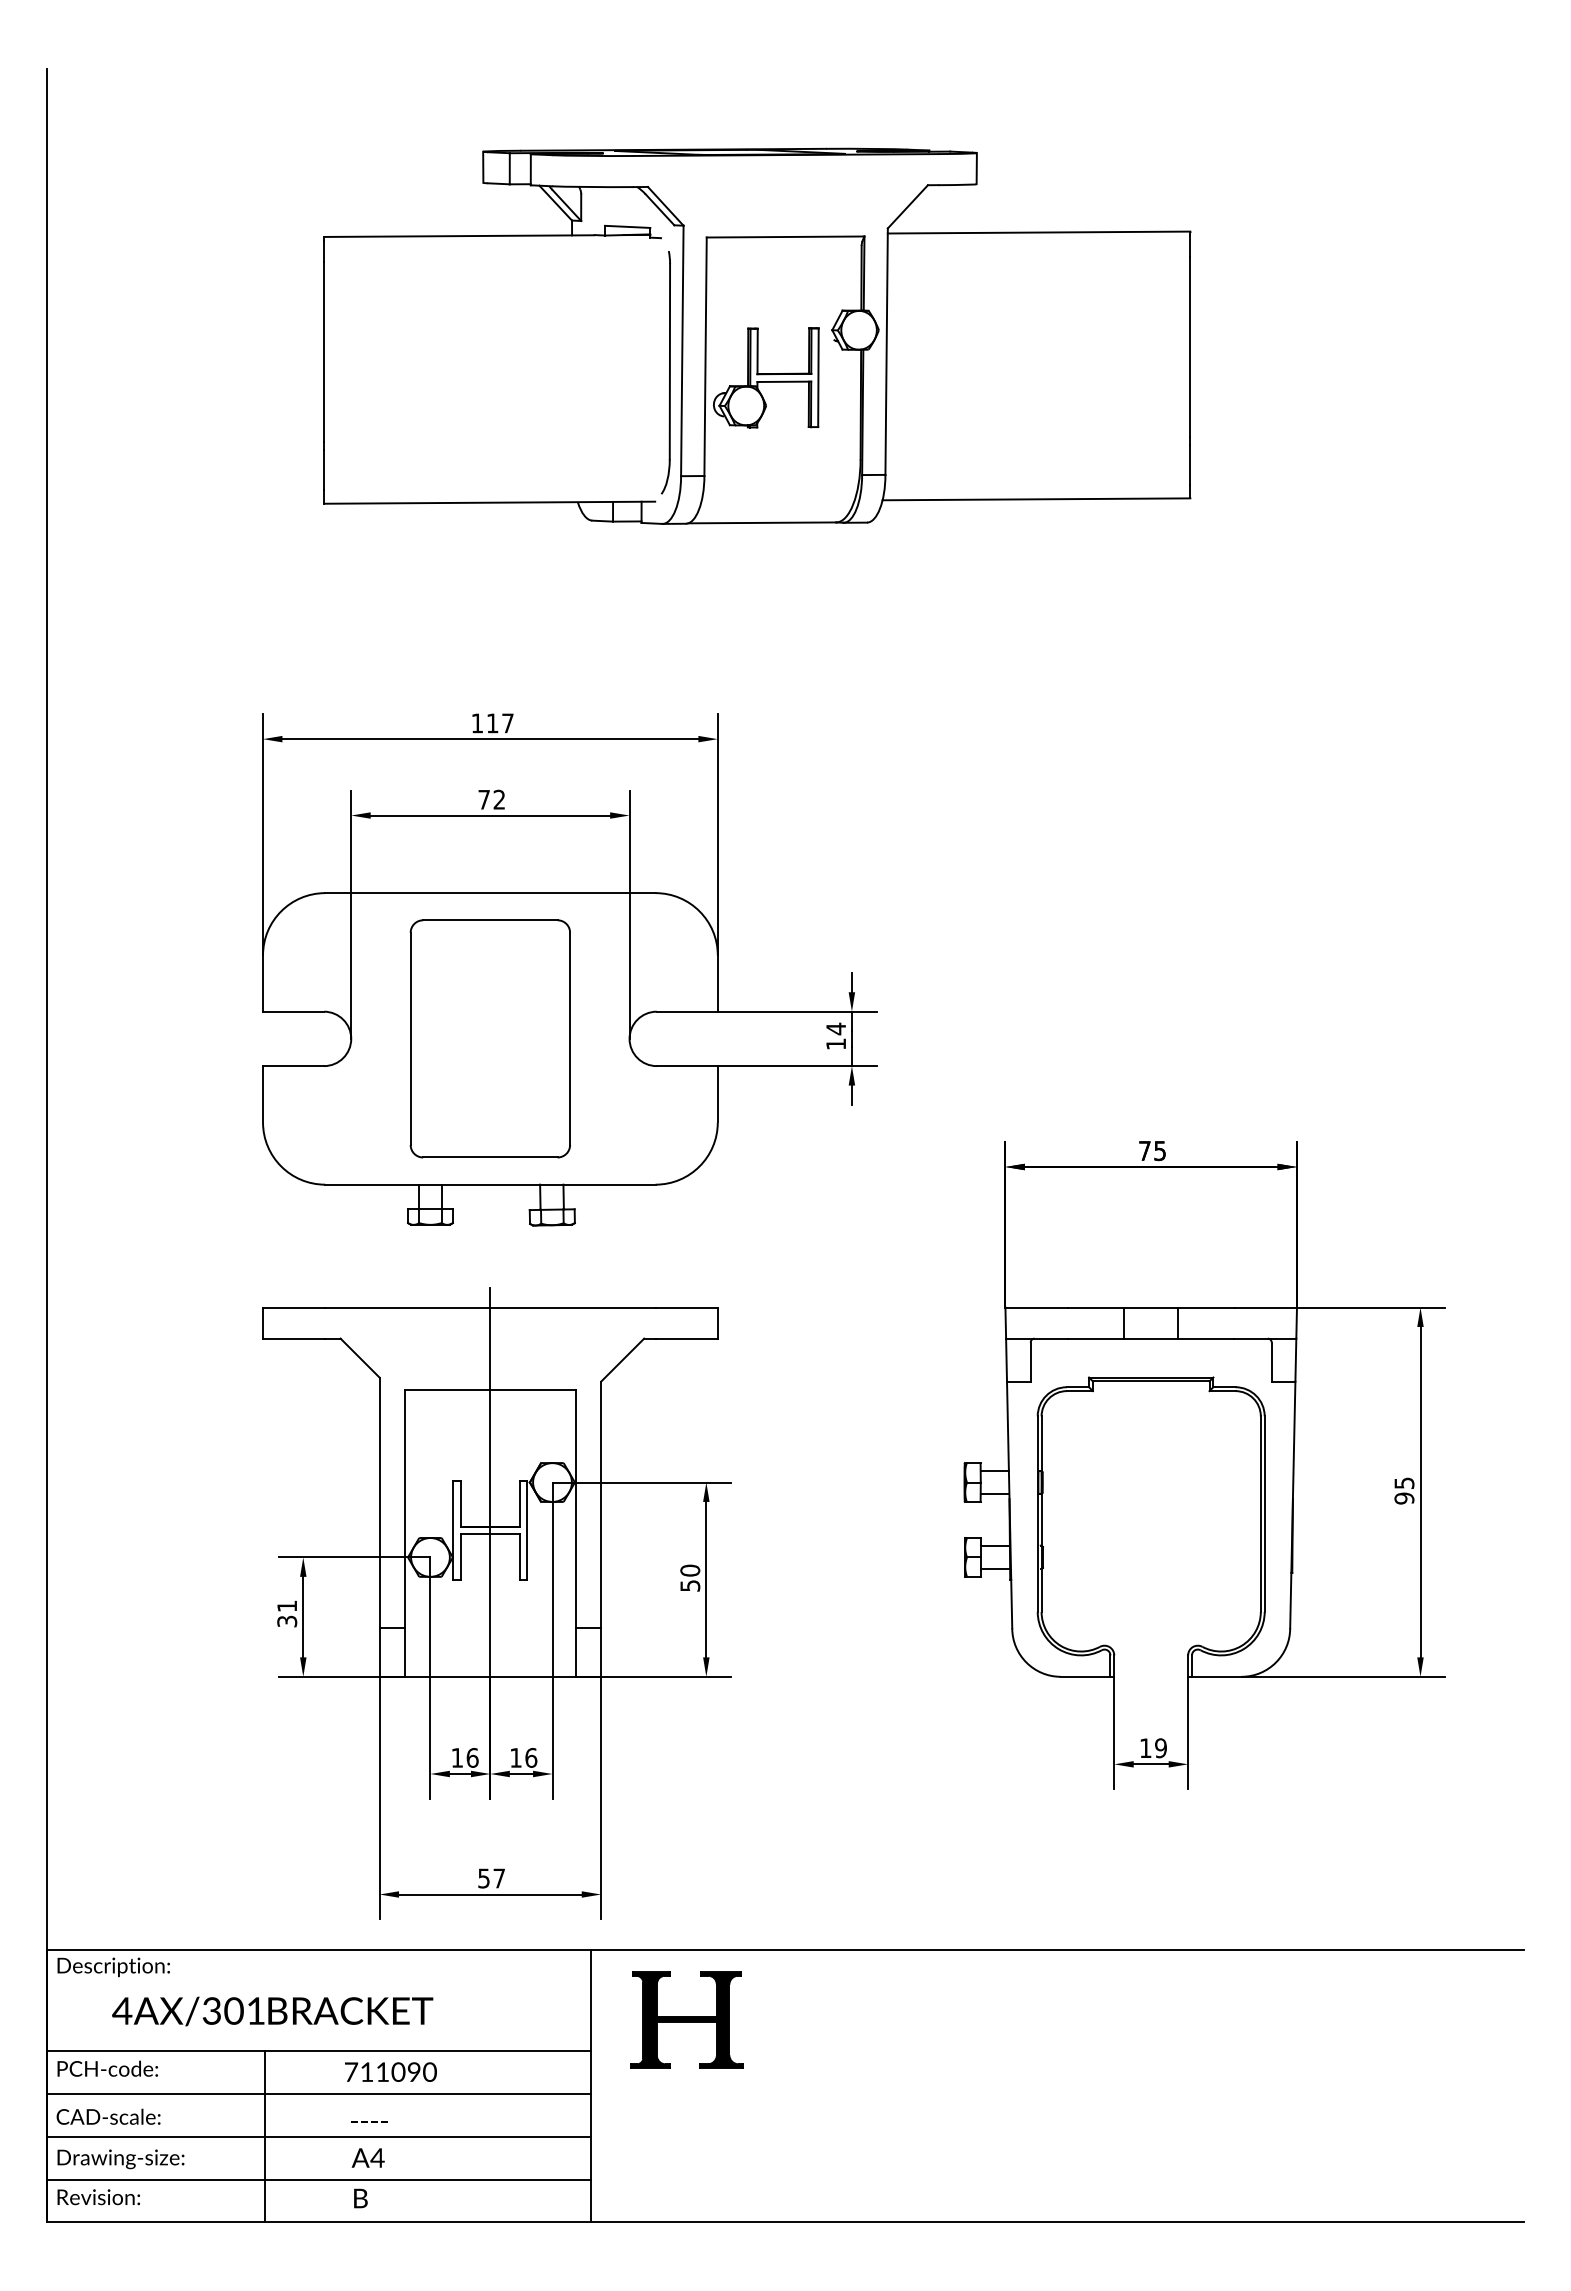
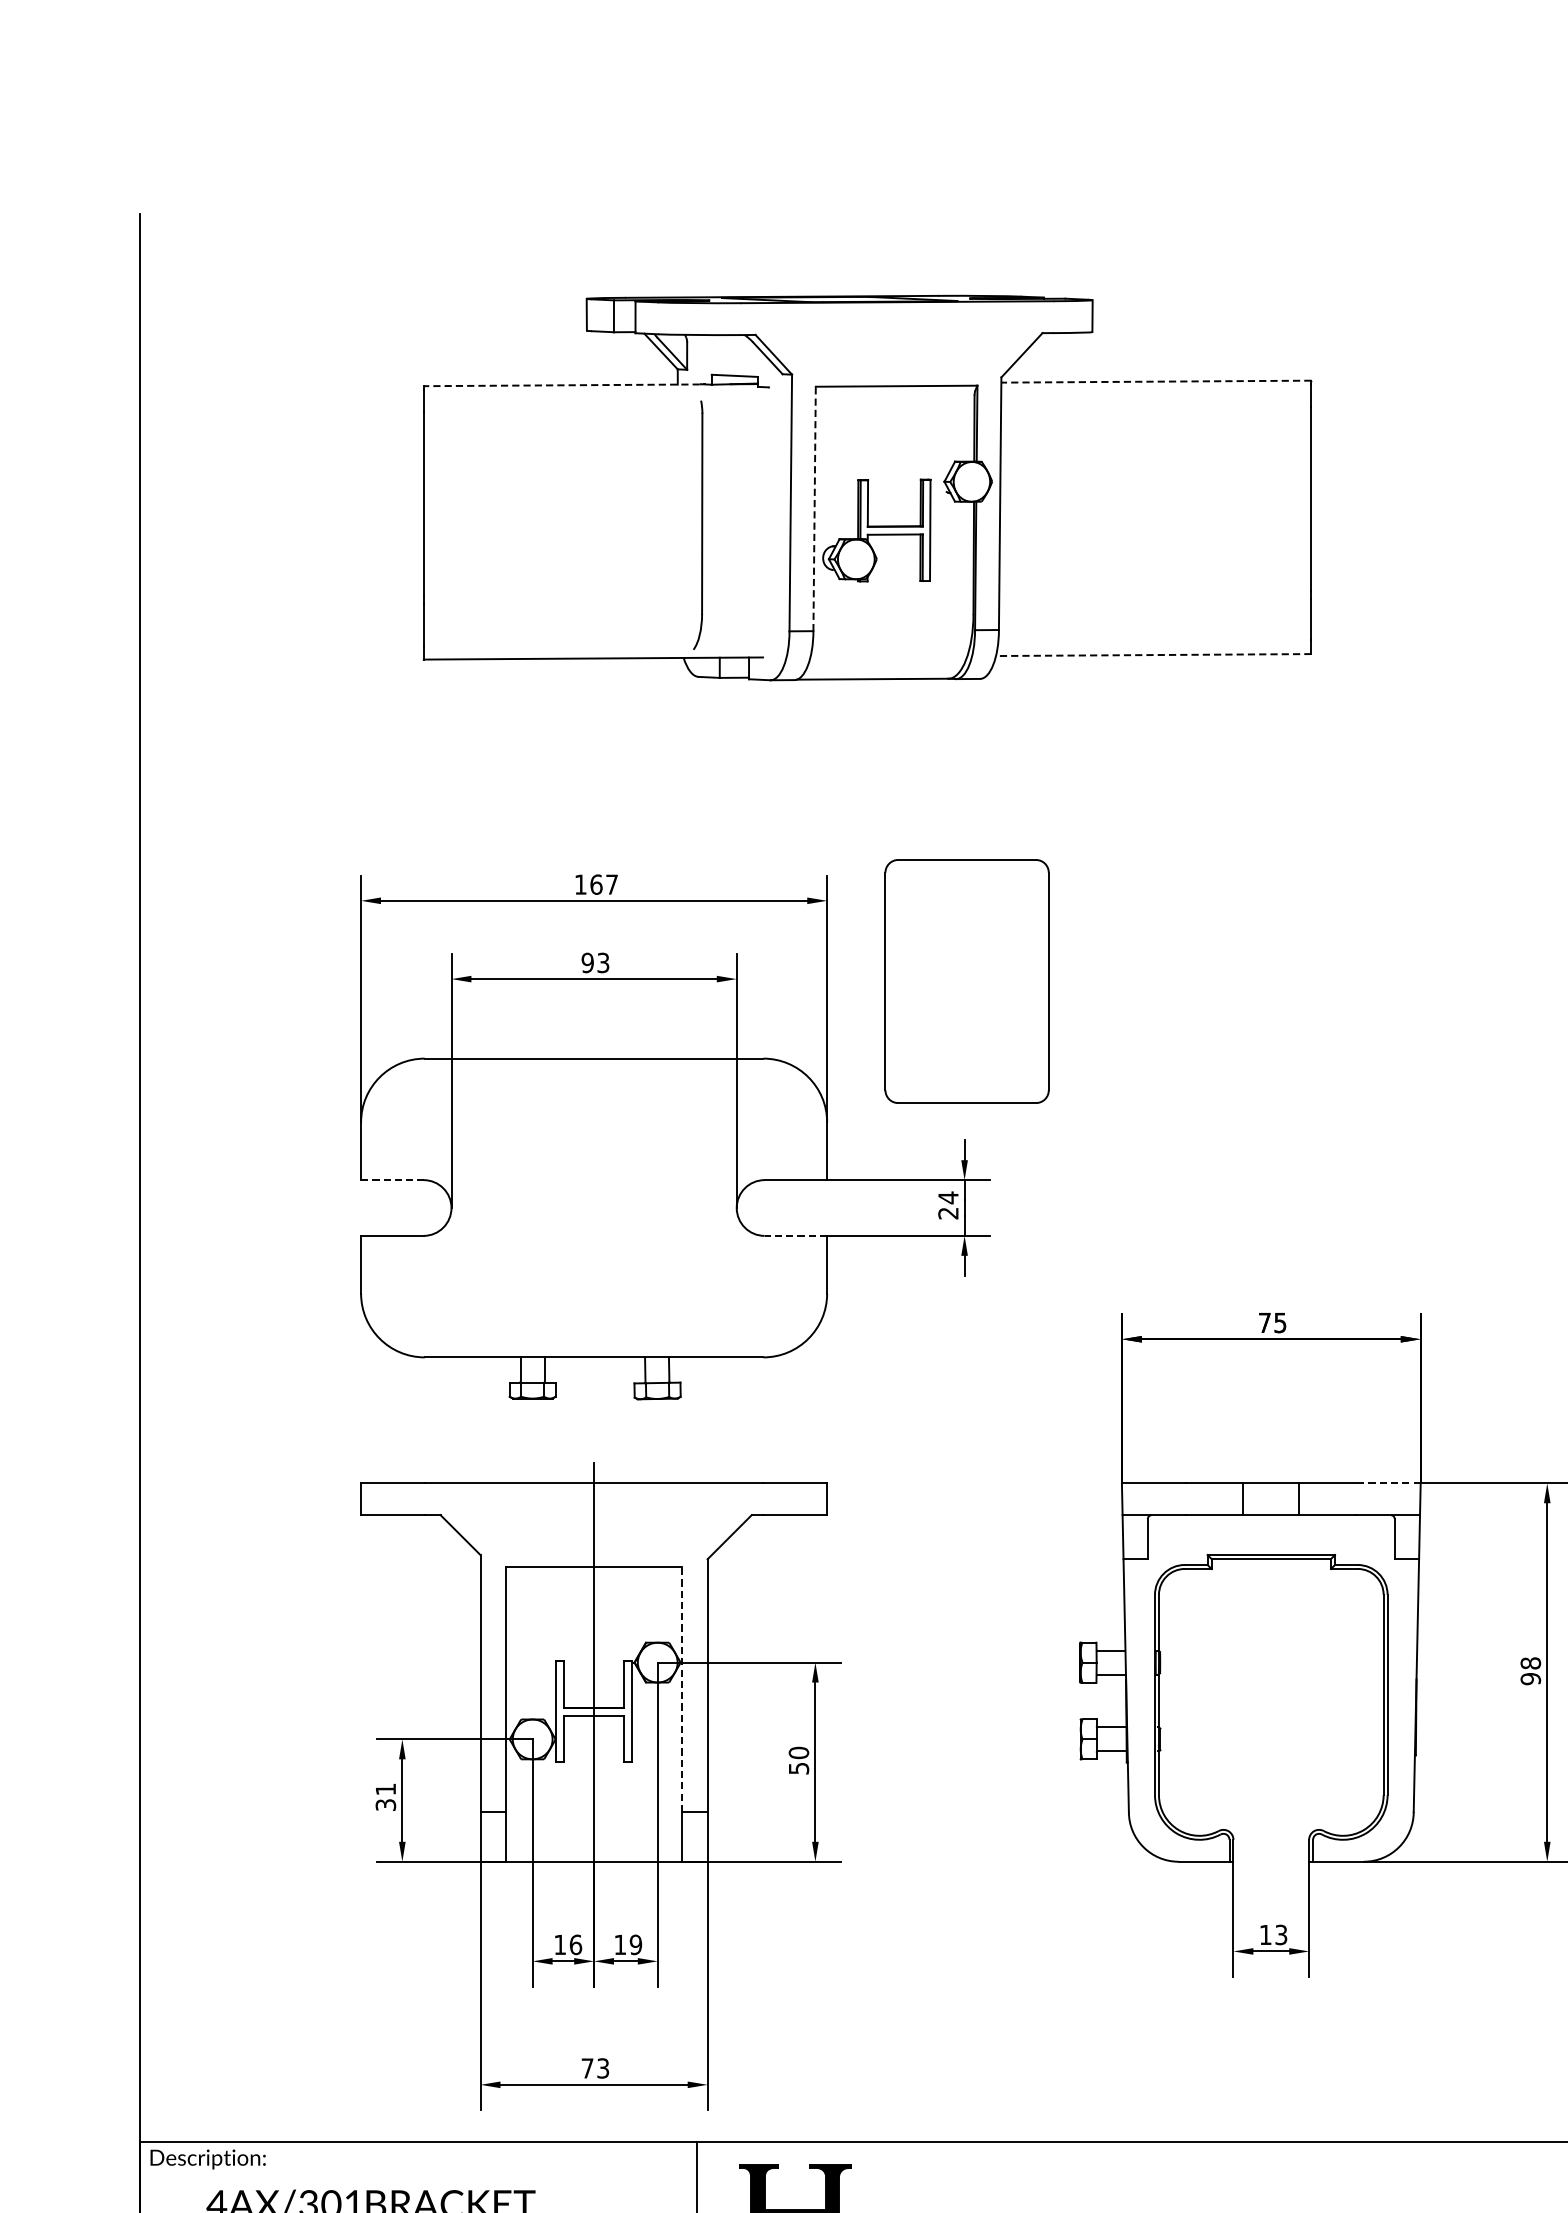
line: (1038, 232) -> (1155, 381), solid -> dashed
line: (458, 236) -> (561, 385), solid -> dashed
line: (705, 356) -> (814, 508), solid -> dashed
part: (665, 372) -> (697, 525), moved
line: (1036, 499) -> (1153, 655), solid -> dashed
text: (492, 723) -> (596, 884), 117 -> 167
text: (491, 799) -> (595, 962), 72 -> 93
line: (293, 1011) -> (392, 1179), solid -> dashed
part: (489, 1038) -> (966, 981), moved
text: (835, 1043) -> (947, 1212), 14 -> 24
line: (687, 1066) -> (796, 1236), solid -> dashed
line: (1265, 1307) -> (1388, 1483), solid -> dashed
text: (1404, 1483) -> (1530, 1663), 95 -> 98
line: (575, 1508) -> (681, 1689), solid -> dashed
text: (1160, 1748) -> (1280, 1935), 19 -> 13
text: (531, 1757) -> (636, 1944), 16 -> 19
text: (491, 1878) -> (595, 2068), 57 -> 73

